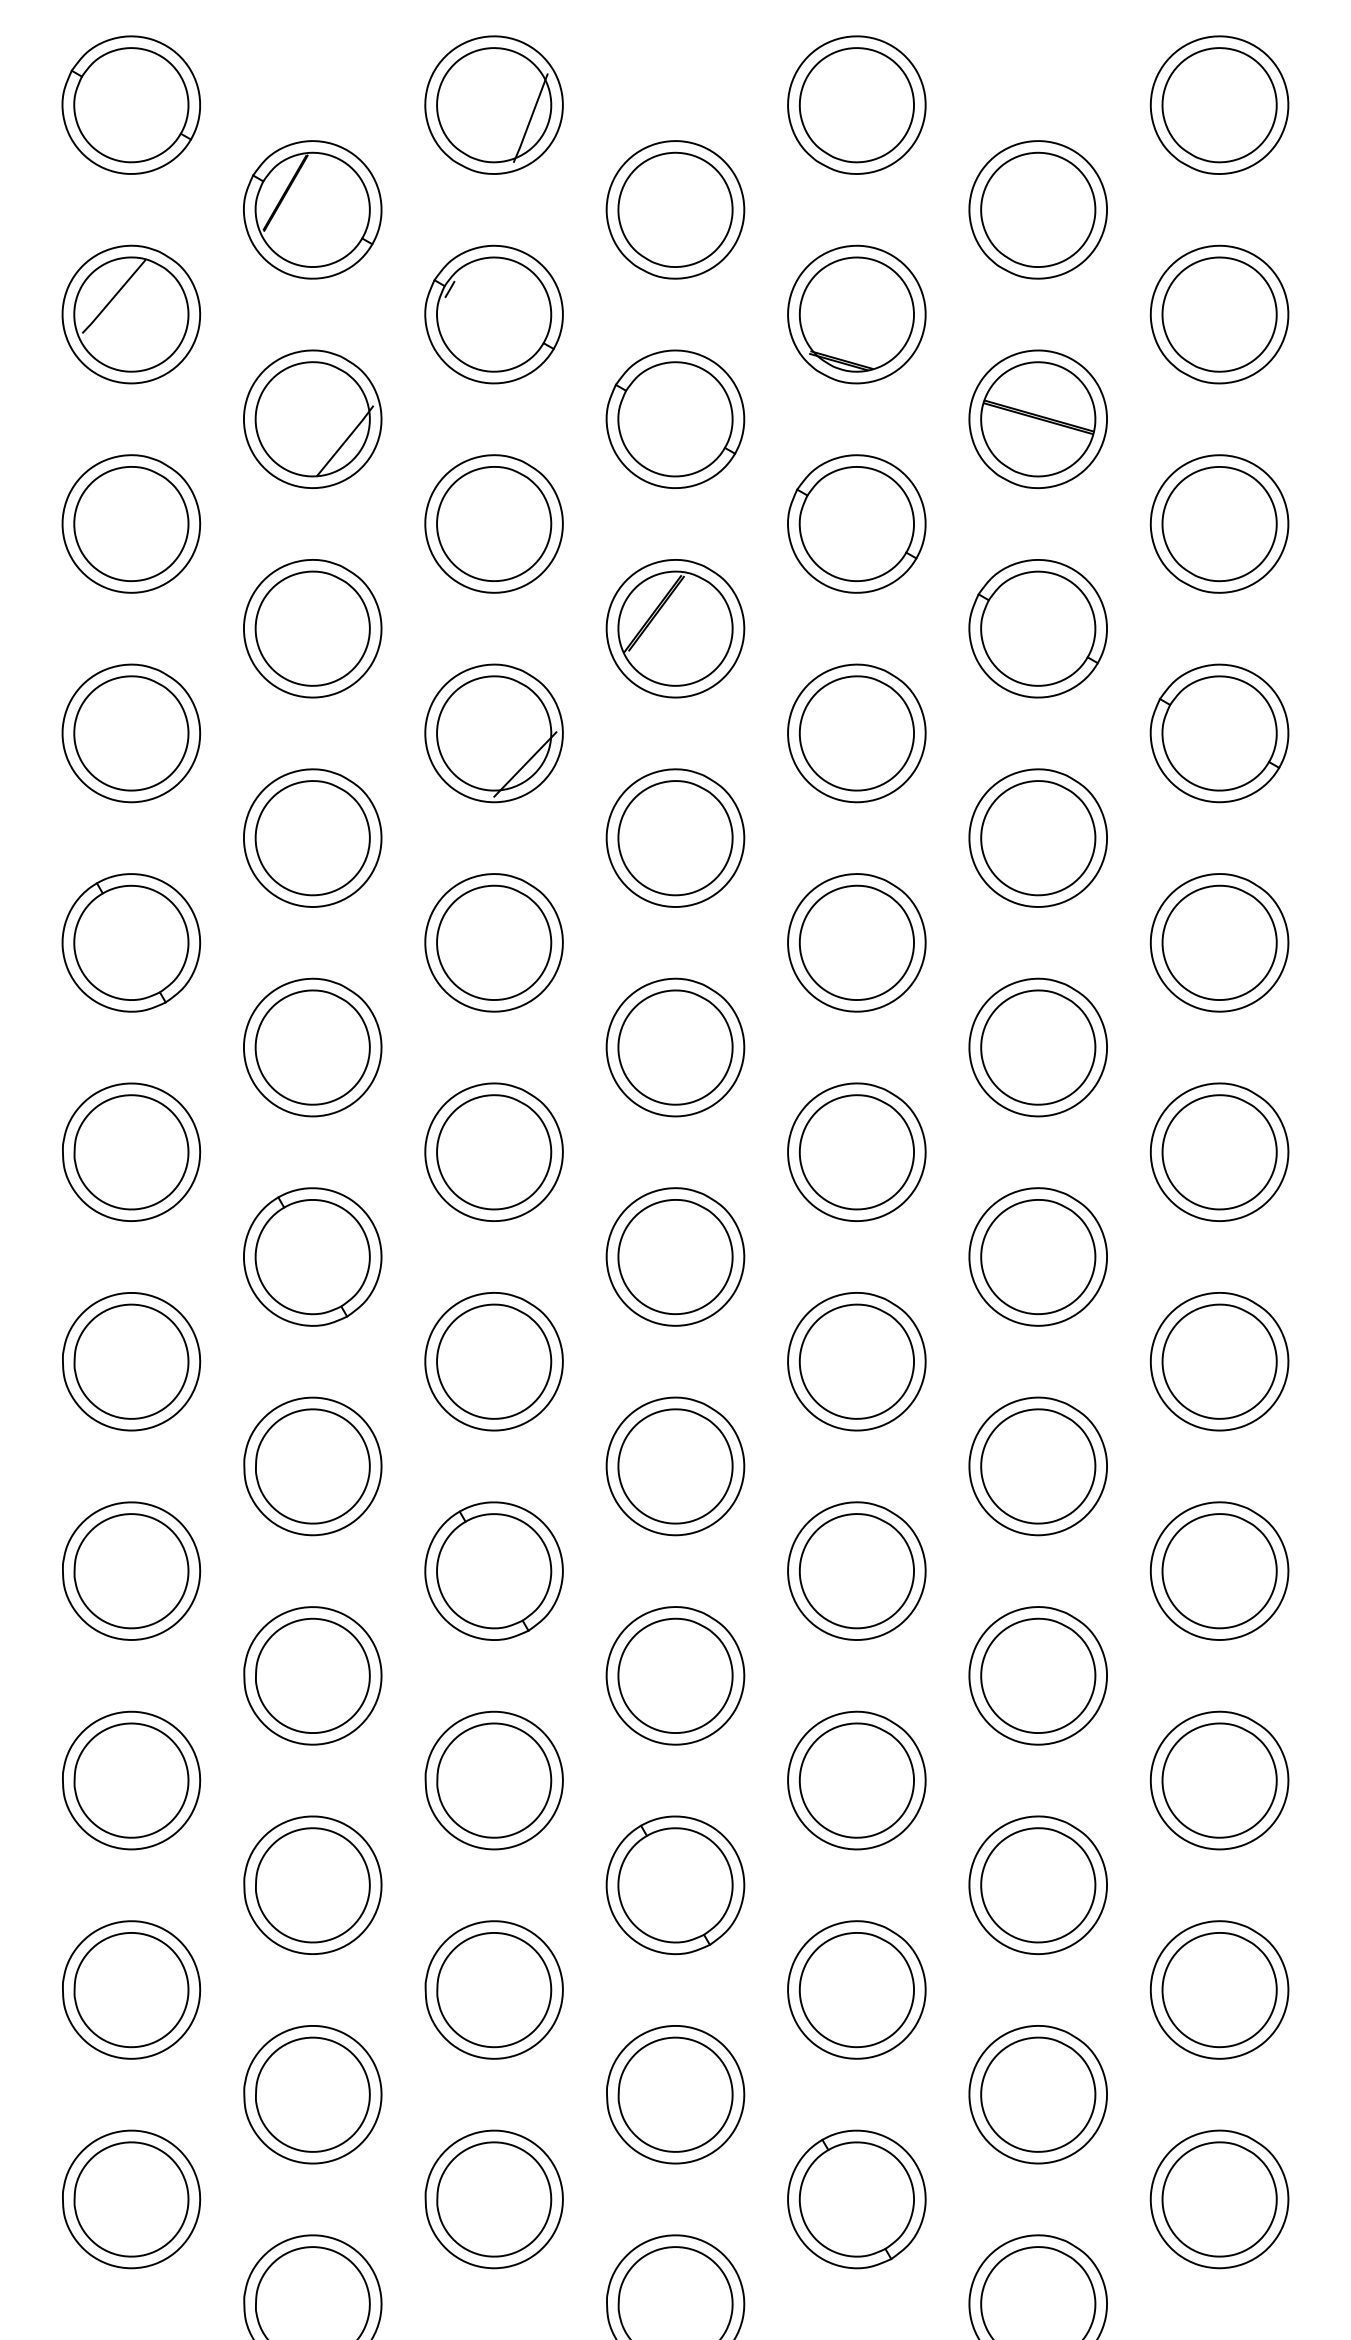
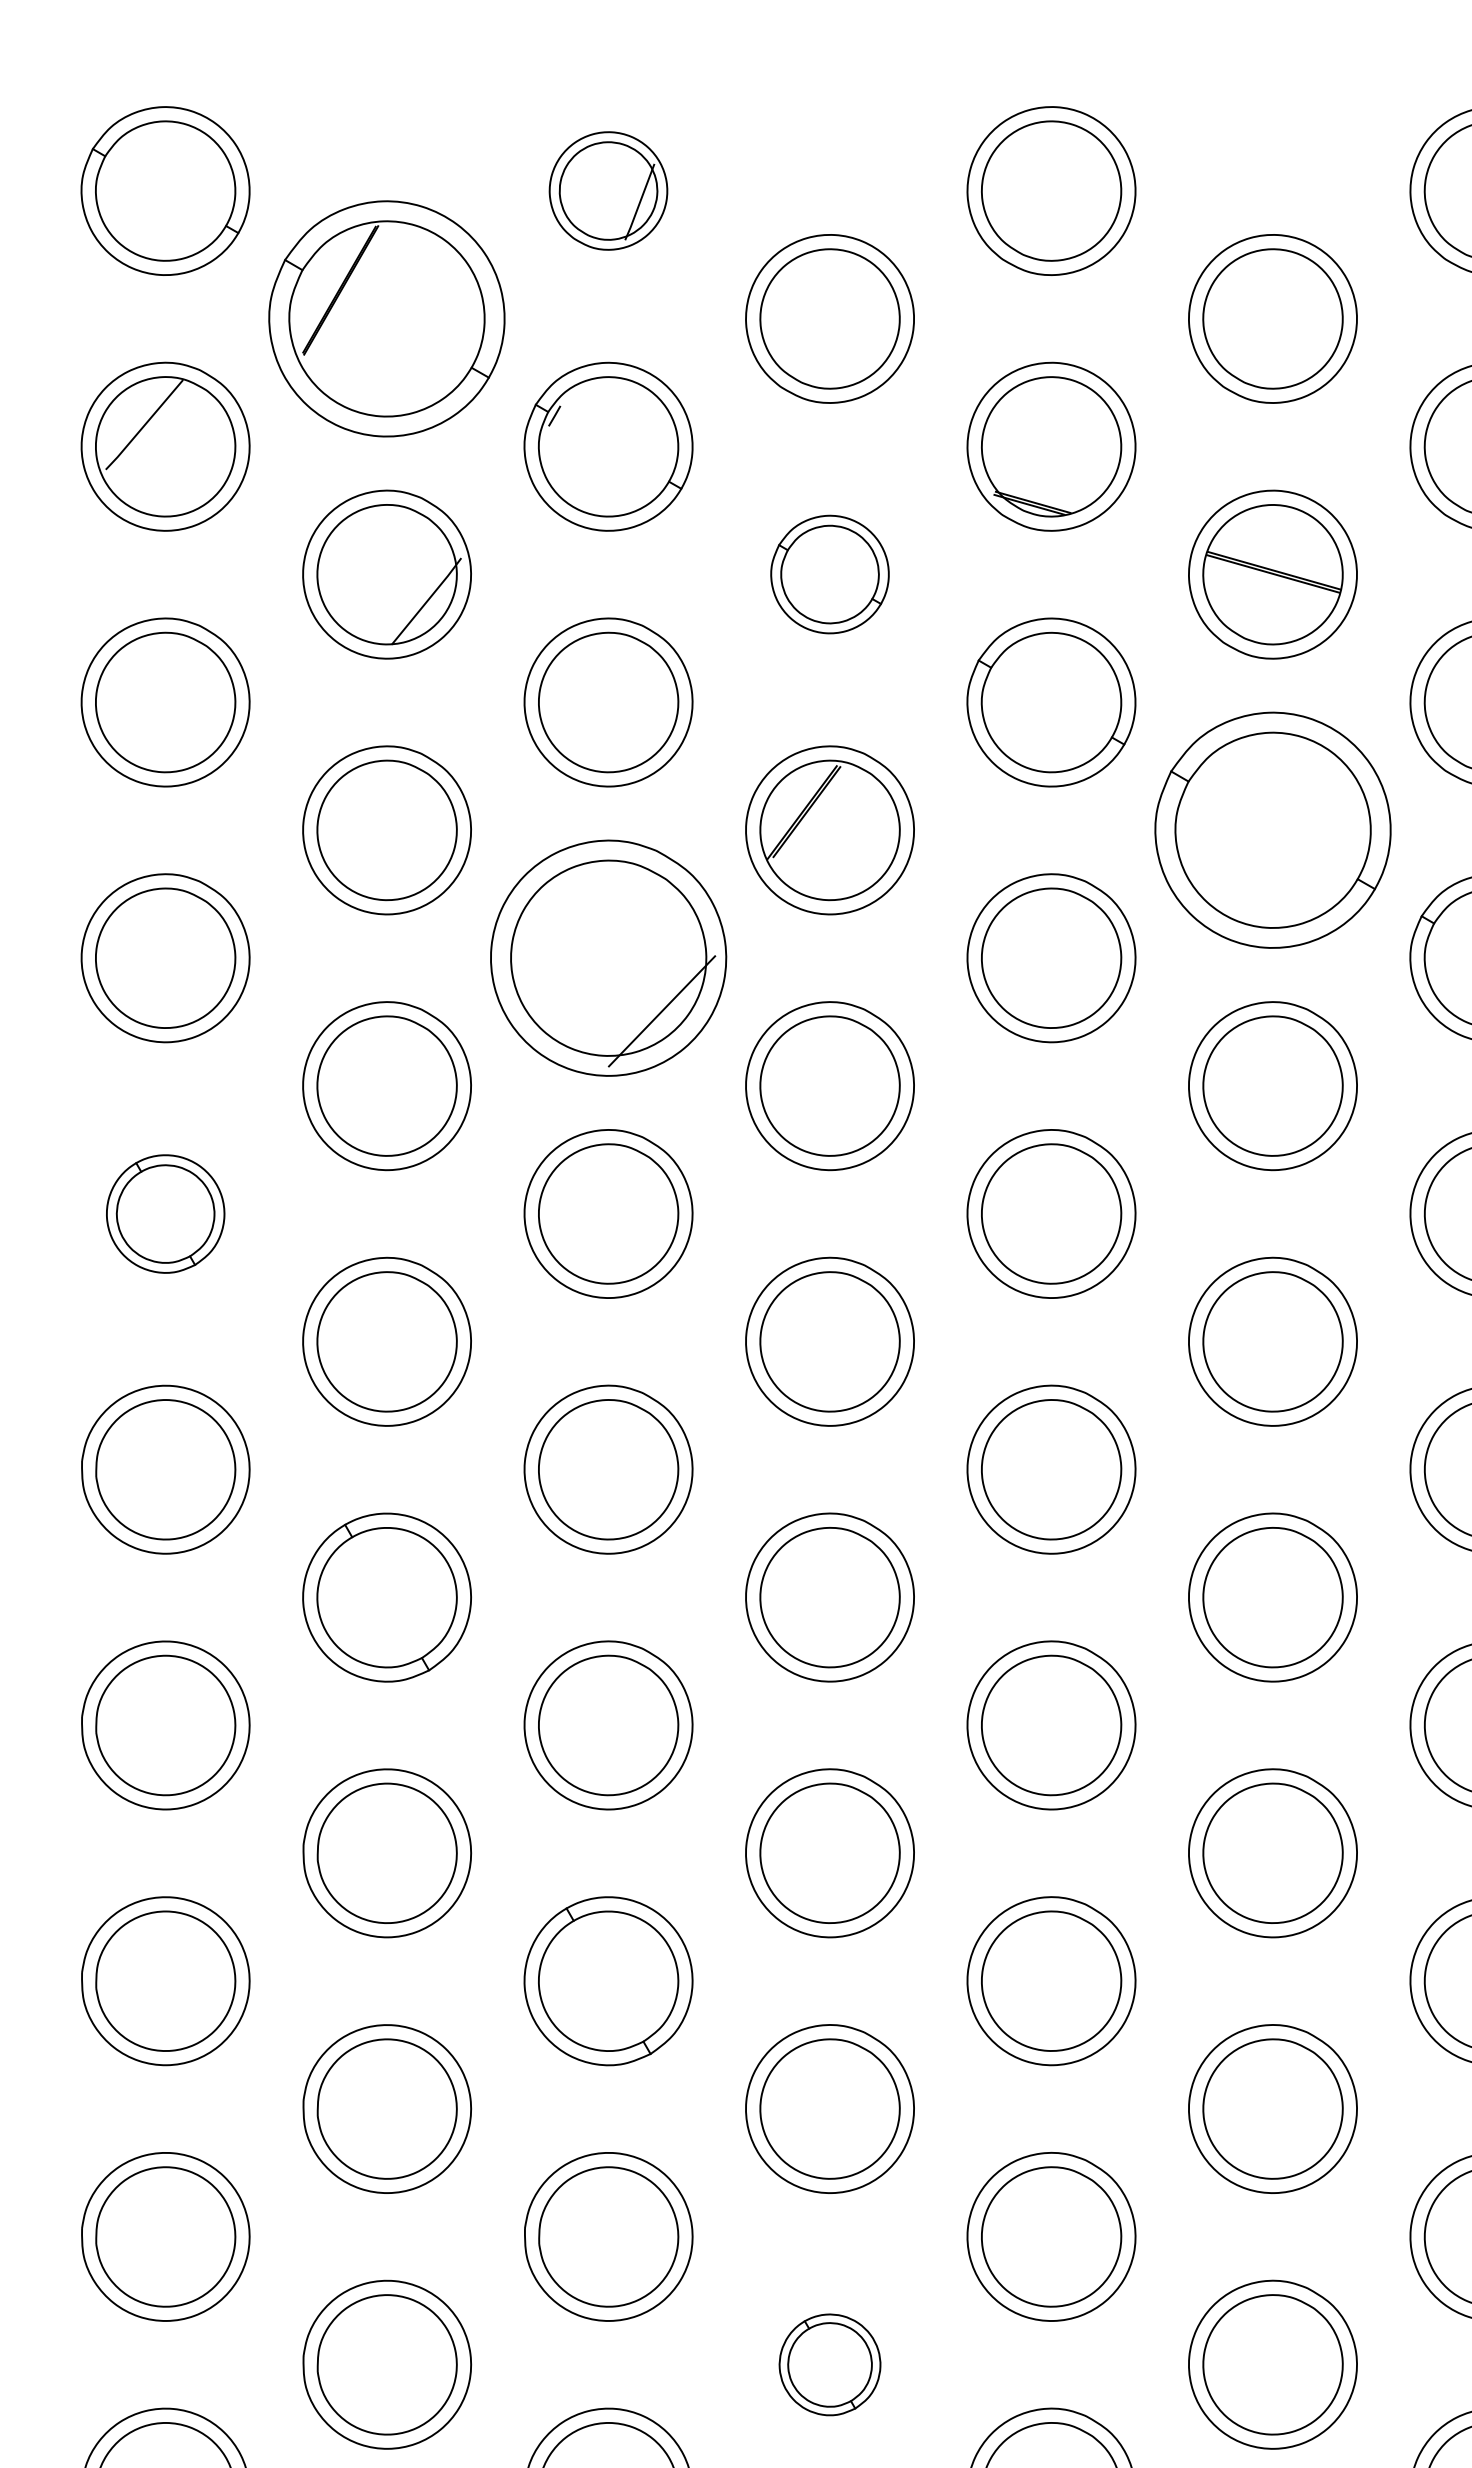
part: (493, 104) -> (607, 190), size x0.7
part: (312, 209) -> (386, 318), size x1.4
part: (675, 418) -> (830, 573), size x0.7
part: (1037, 628) -> (1272, 830), size x1.4
part: (493, 733) -> (607, 958), size x1.4
part: (131, 942) -> (165, 1213), size x0.7
part: (675, 1885) -> (830, 2365), size x0.6

